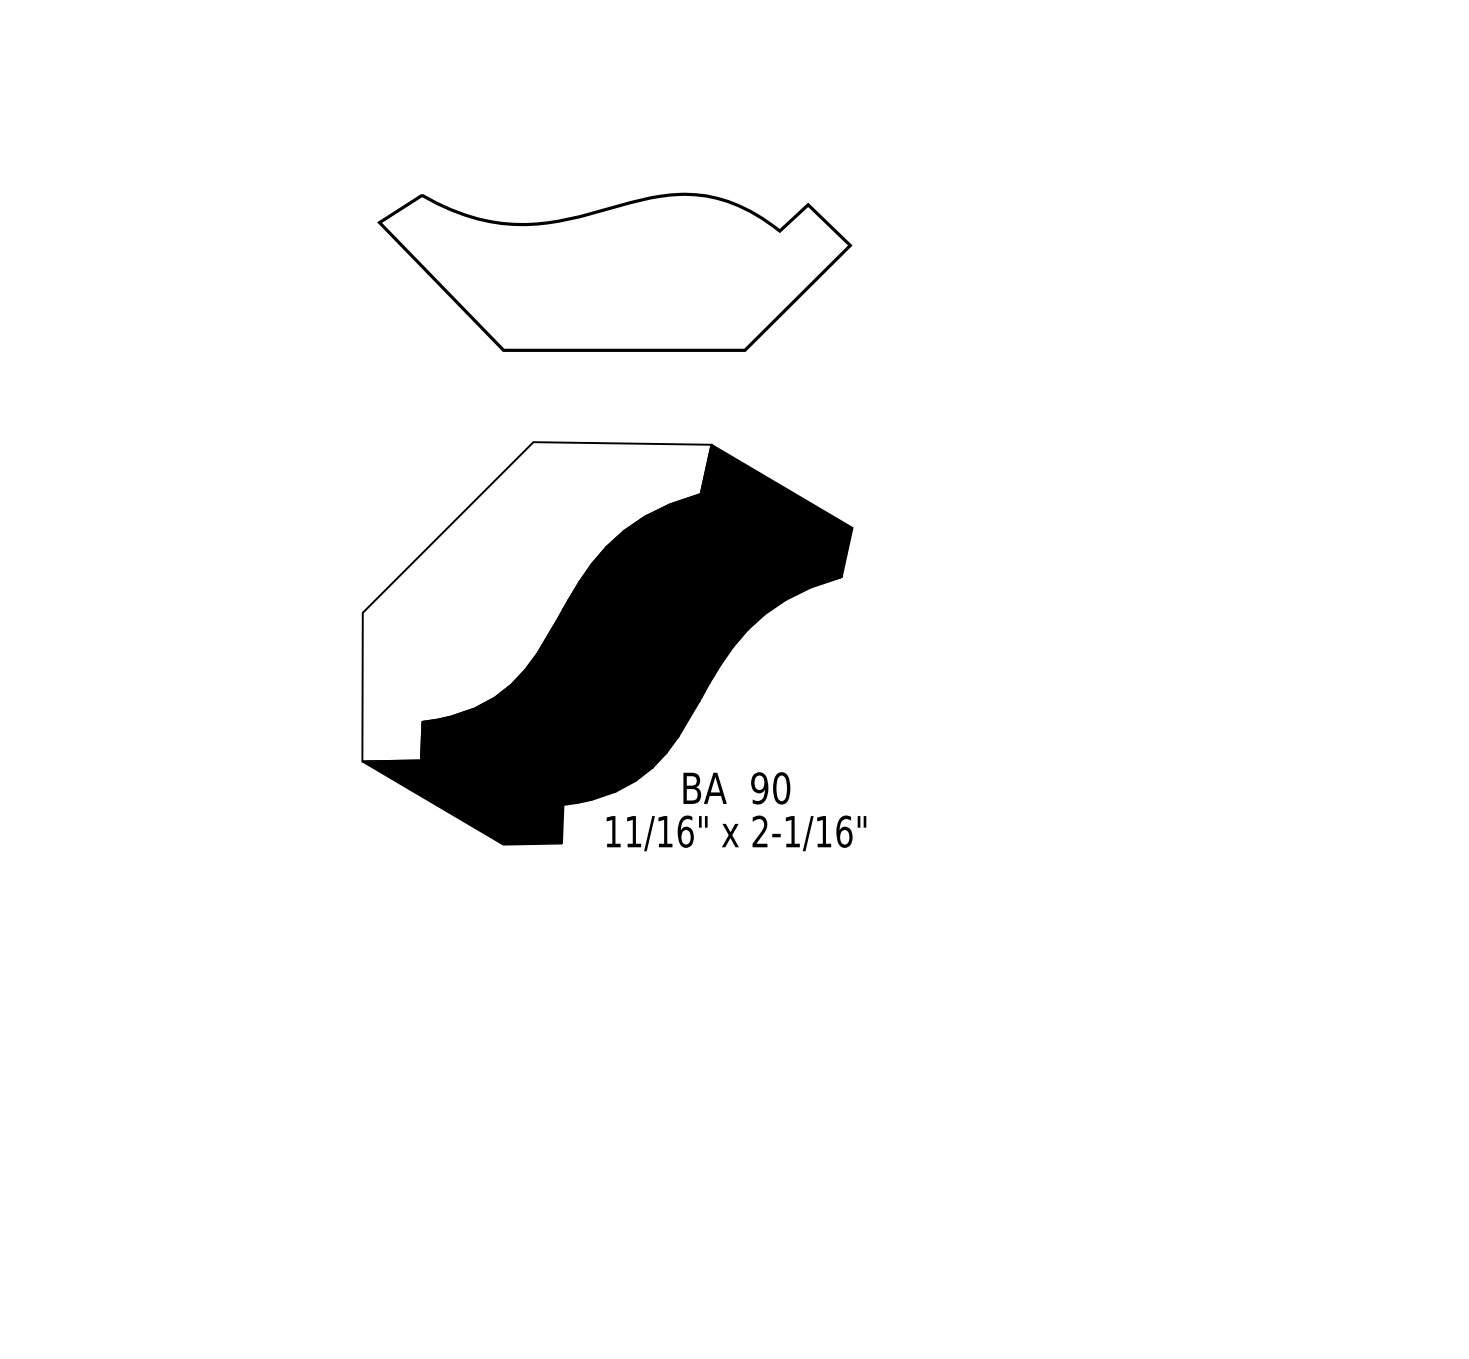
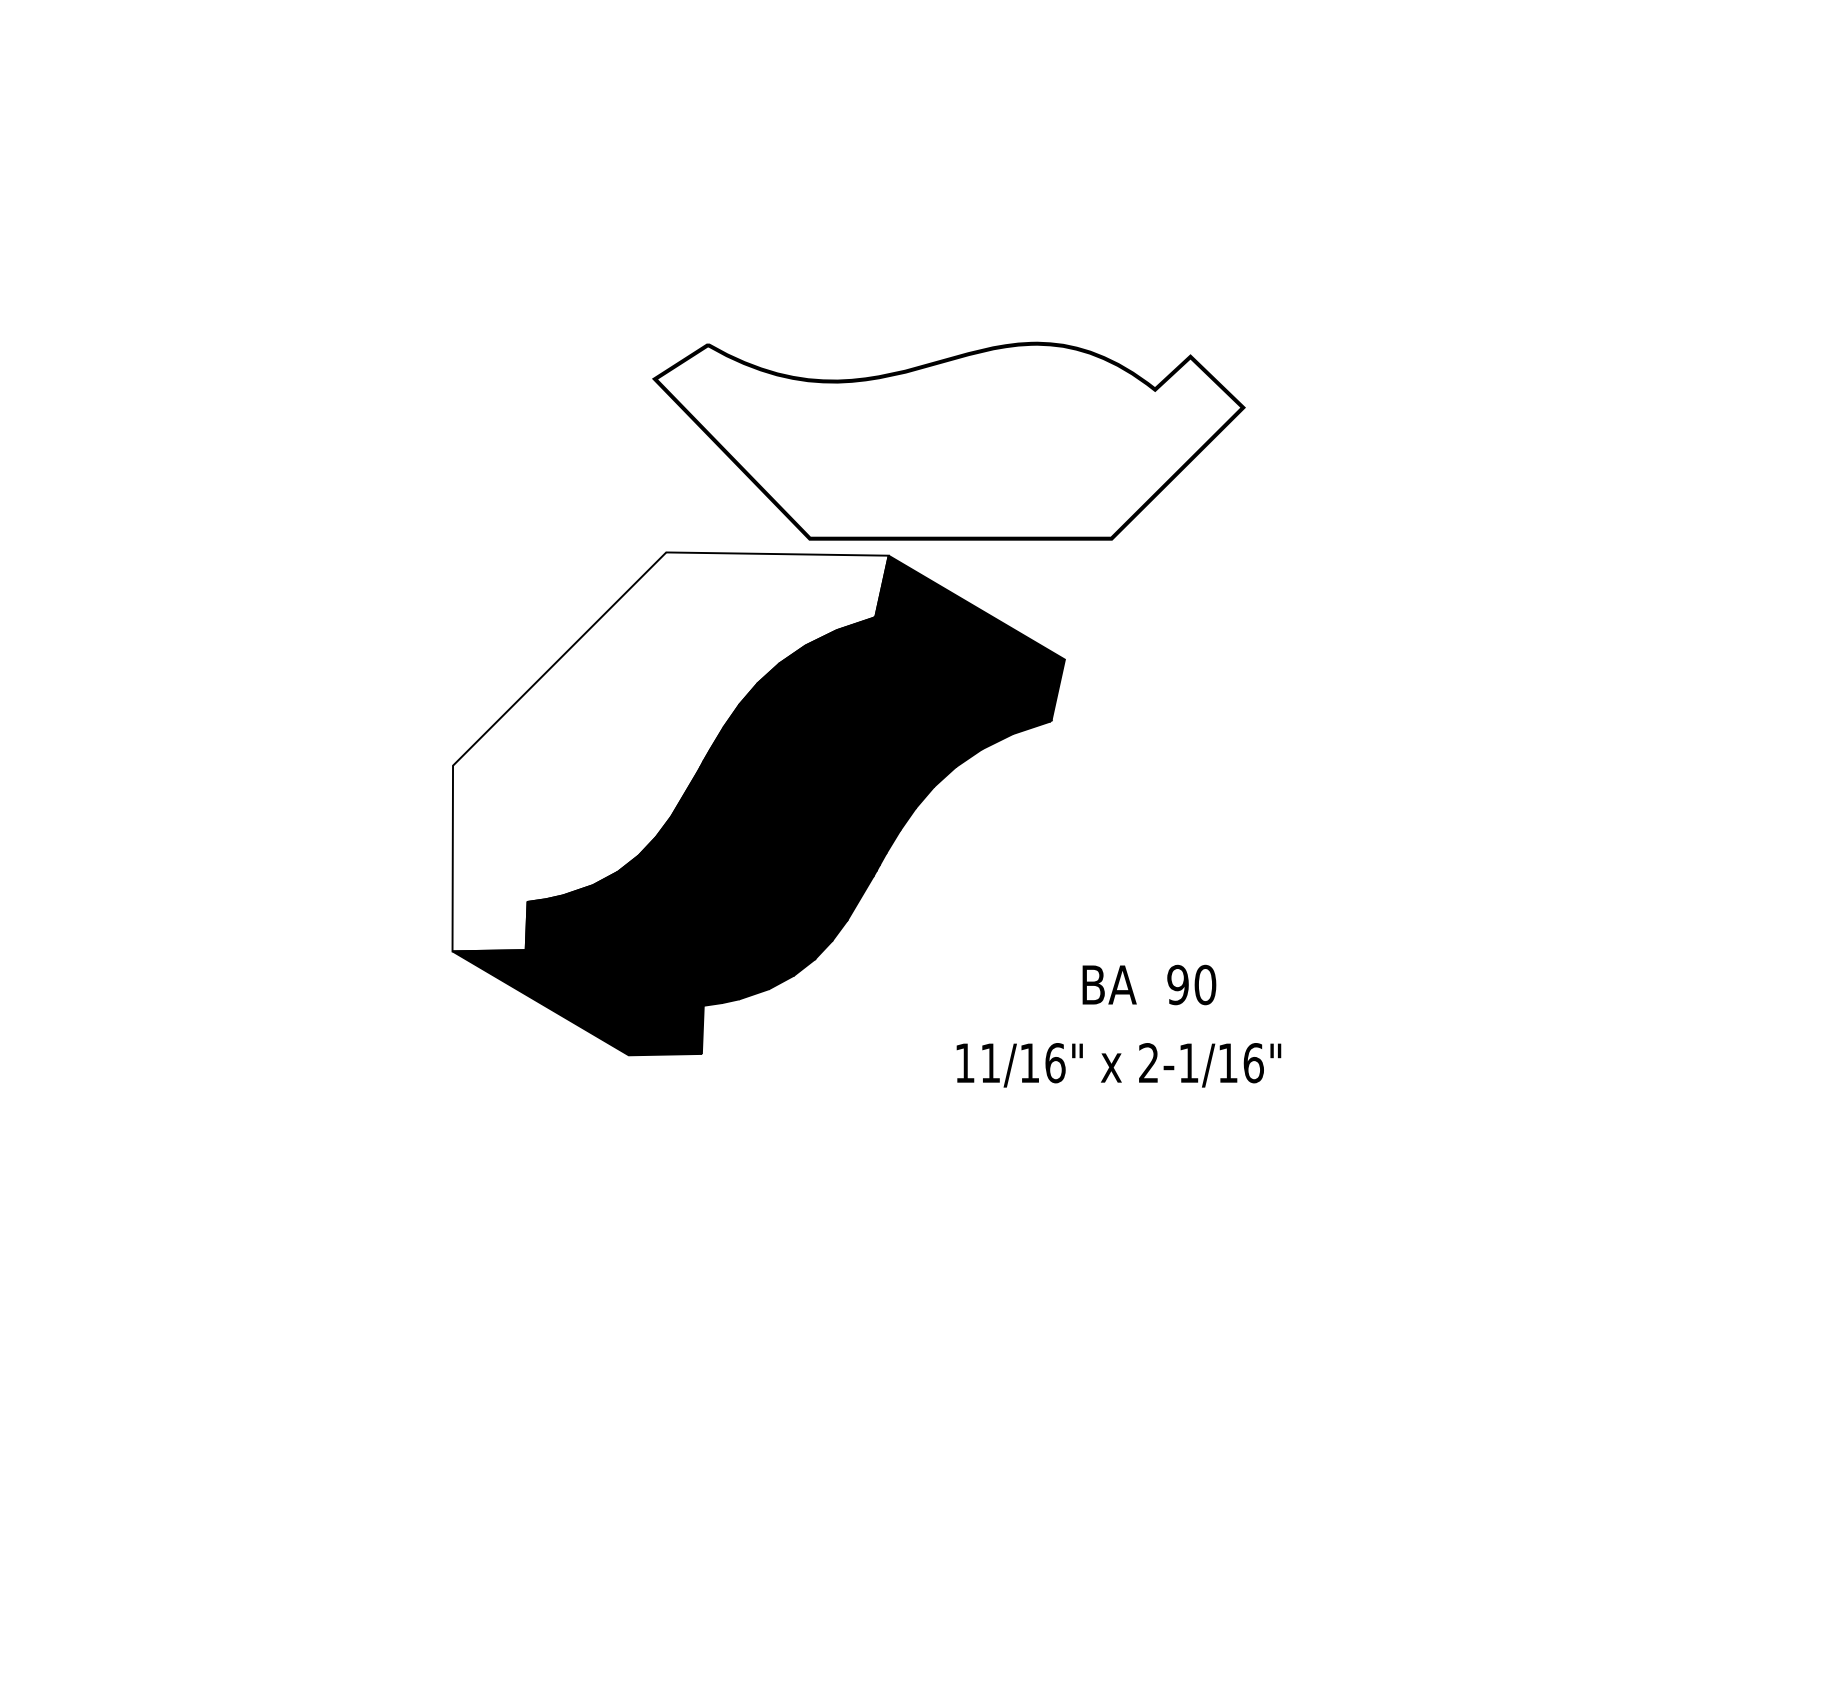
part: (614, 271) -> (948, 440), moved
text: (736, 787) -> (1149, 984), moved
text: (736, 833) -> (1118, 1065), moved

